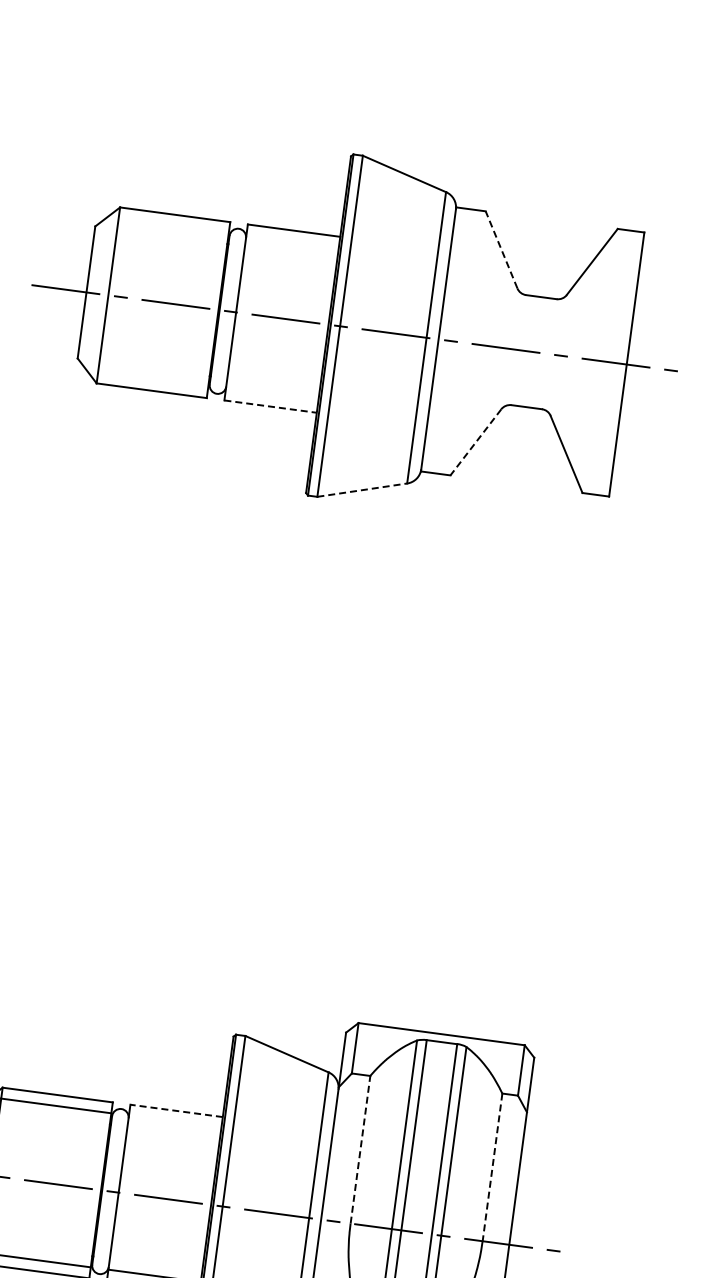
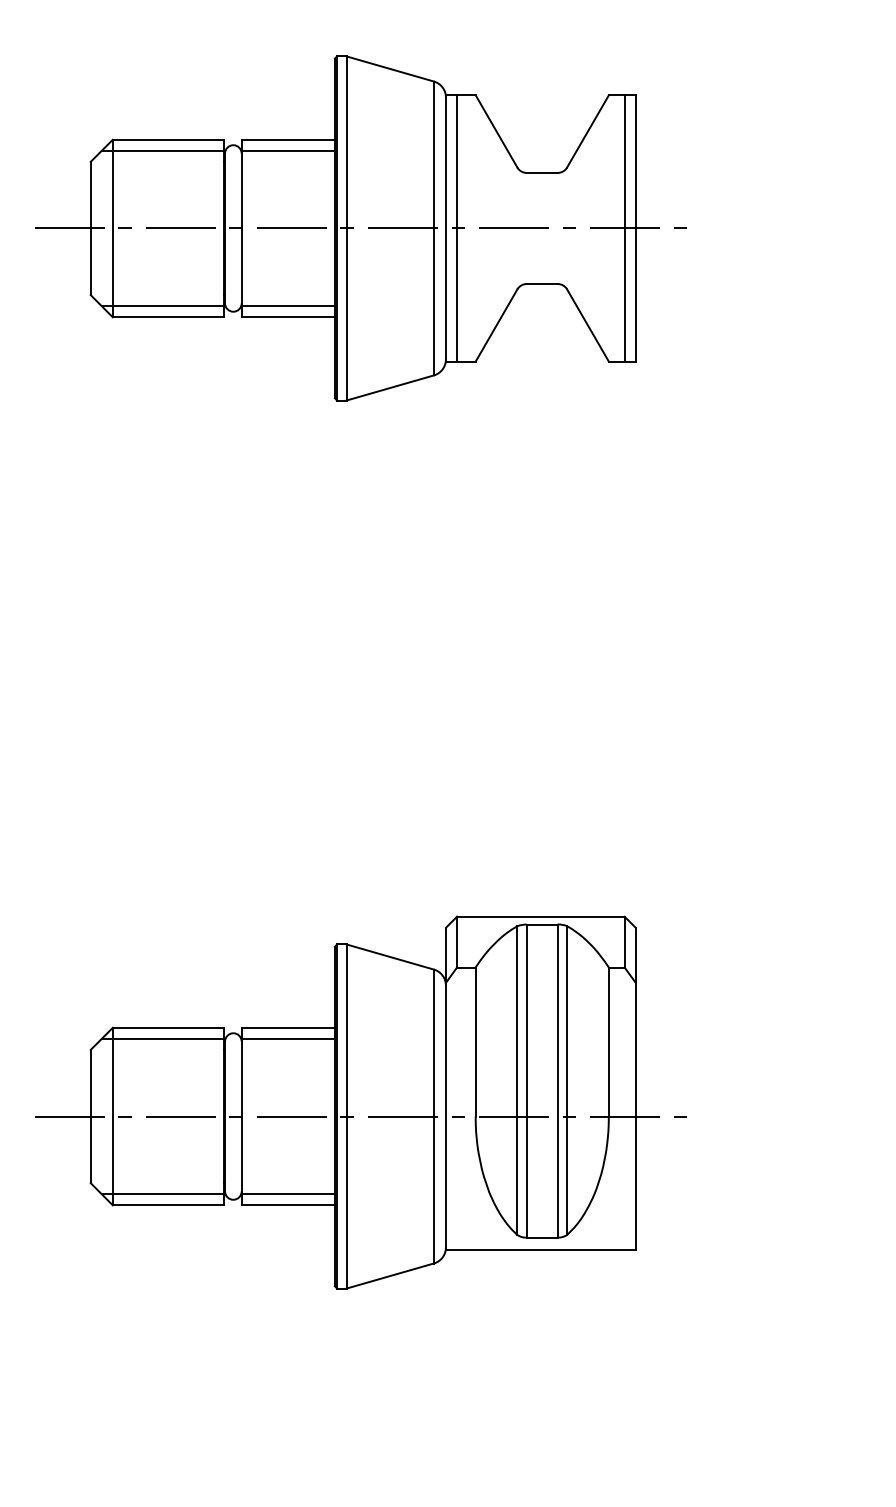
line: (167, 224) -> (162, 150), added
line: (291, 241) -> (287, 150), added
line: (501, 249) -> (496, 131), dashed -> solid
line: (450, 340) -> (457, 228), added
line: (615, 363) -> (624, 228), added
line: (147, 379) -> (162, 306), added
line: (271, 395) -> (287, 306), added
line: (270, 406) -> (288, 317), dashed -> solid
line: (475, 442) -> (496, 325), dashed -> solid
line: (362, 489) -> (390, 387), dashed -> solid
line: (176, 1110) -> (288, 1027), dashed -> solid
line: (174, 1121) -> (287, 1038), added
line: (360, 1149) -> (475, 1041), dashed -> solid
line: (492, 1167) -> (608, 1042), dashed -> solid

